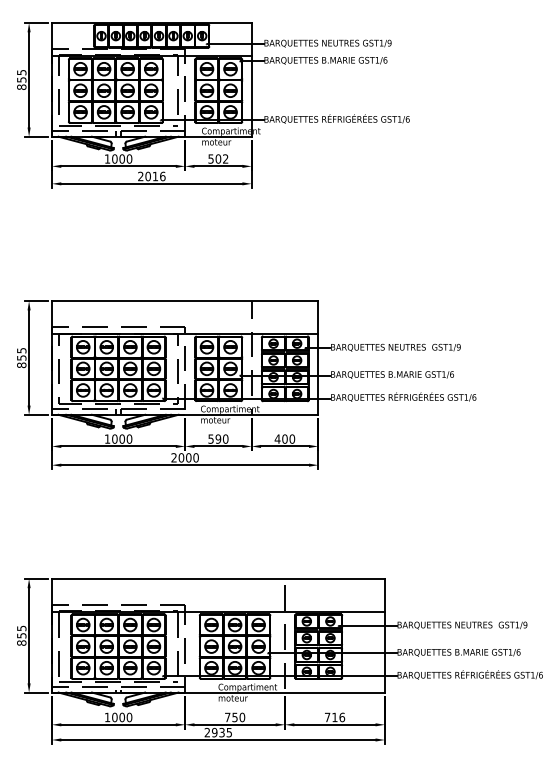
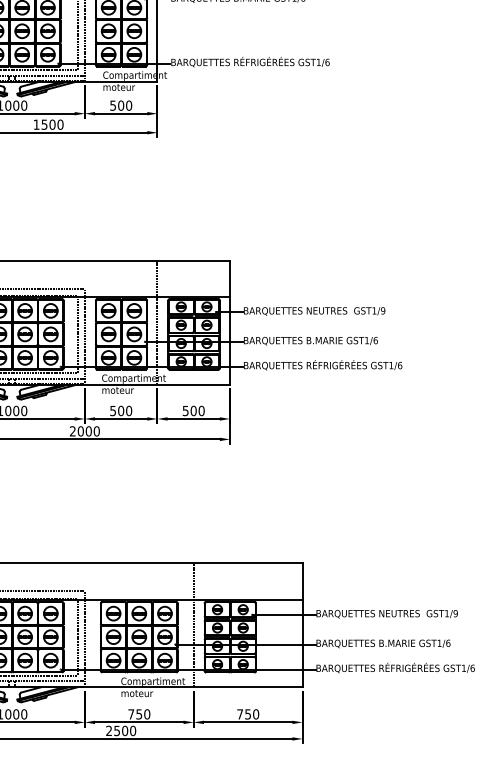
text: (225, 158) -> (128, 105), 502 -> 500
text: (151, 176) -> (48, 124), 2016 -> 1500
text: (277, 438) -> (185, 410), 400 -> 500
text: (217, 439) -> (120, 411), 590 -> 500
text: (338, 717) -> (252, 714), 716 -> 750
text: (222, 732) -> (125, 730), 2935 -> 2500

